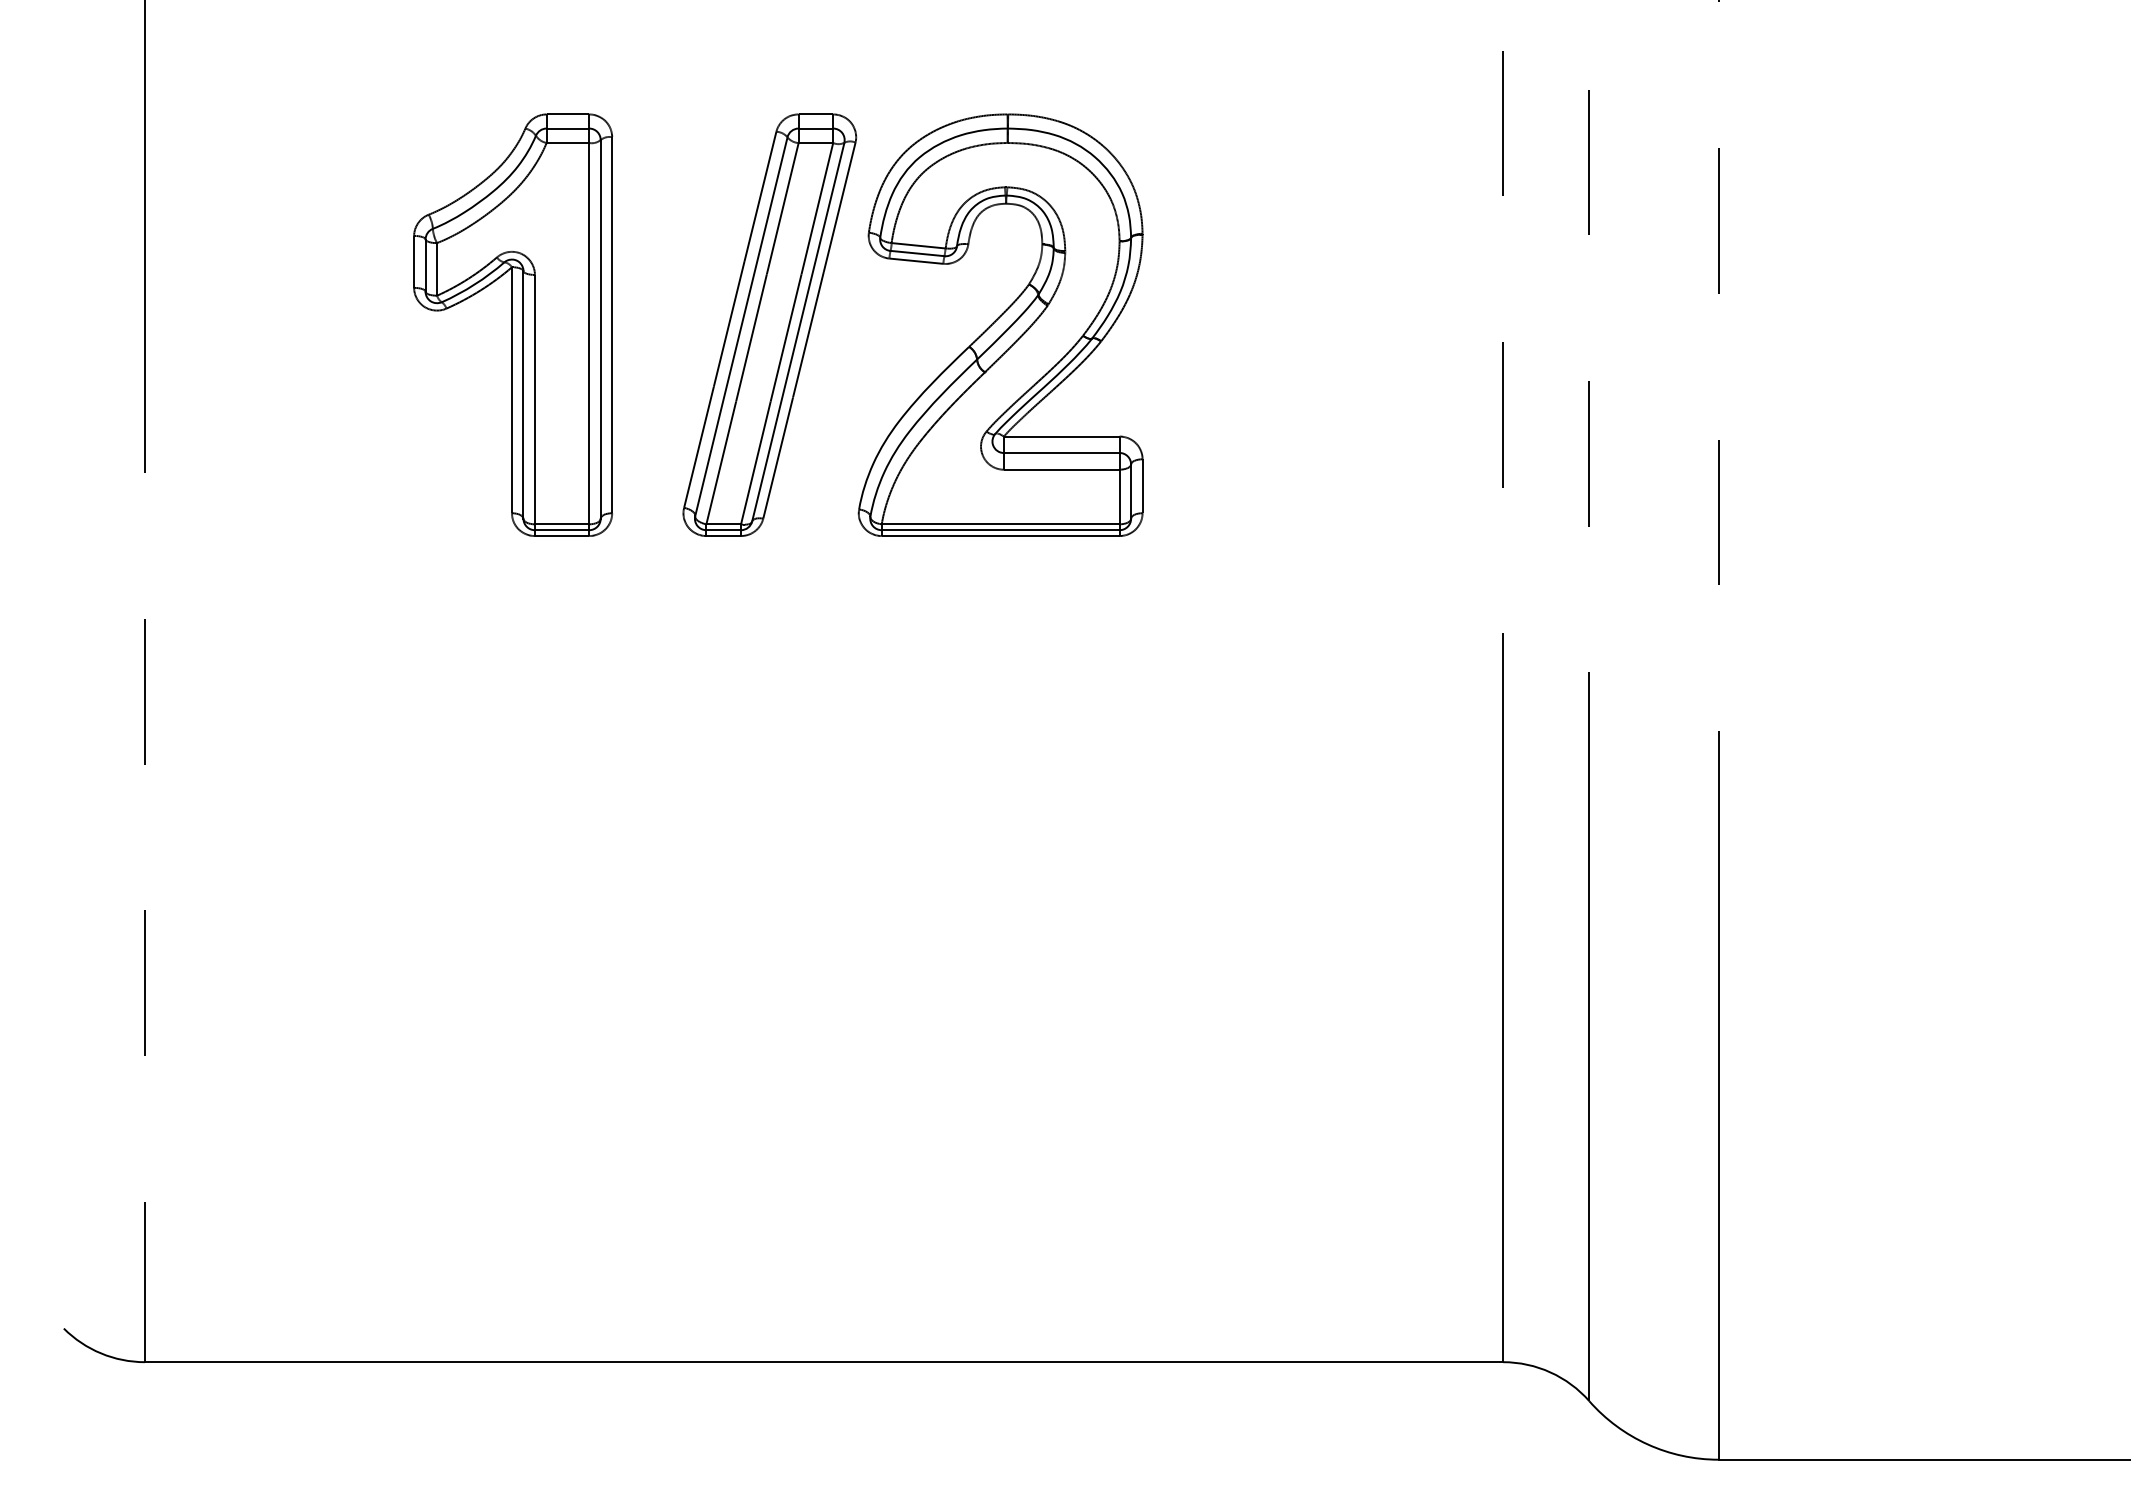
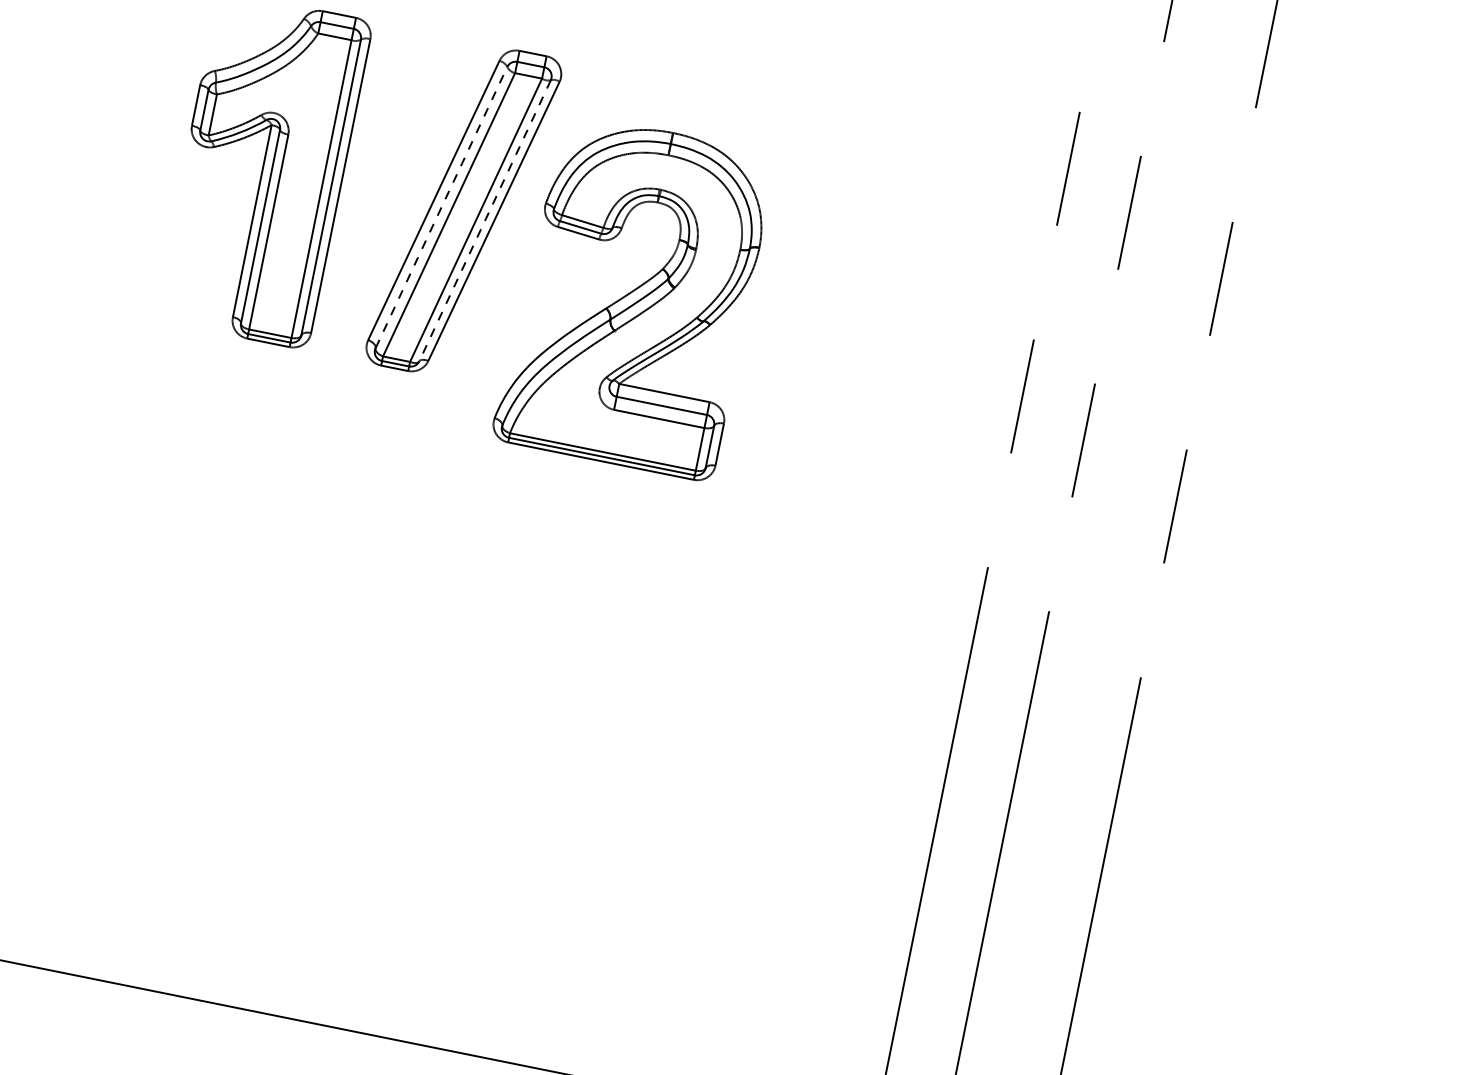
part: (1000, 324) -> (634, 295), moved
line: (741, 326) -> (441, 207), solid -> dashed
line: (798, 332) -> (485, 221), solid -> dashed

